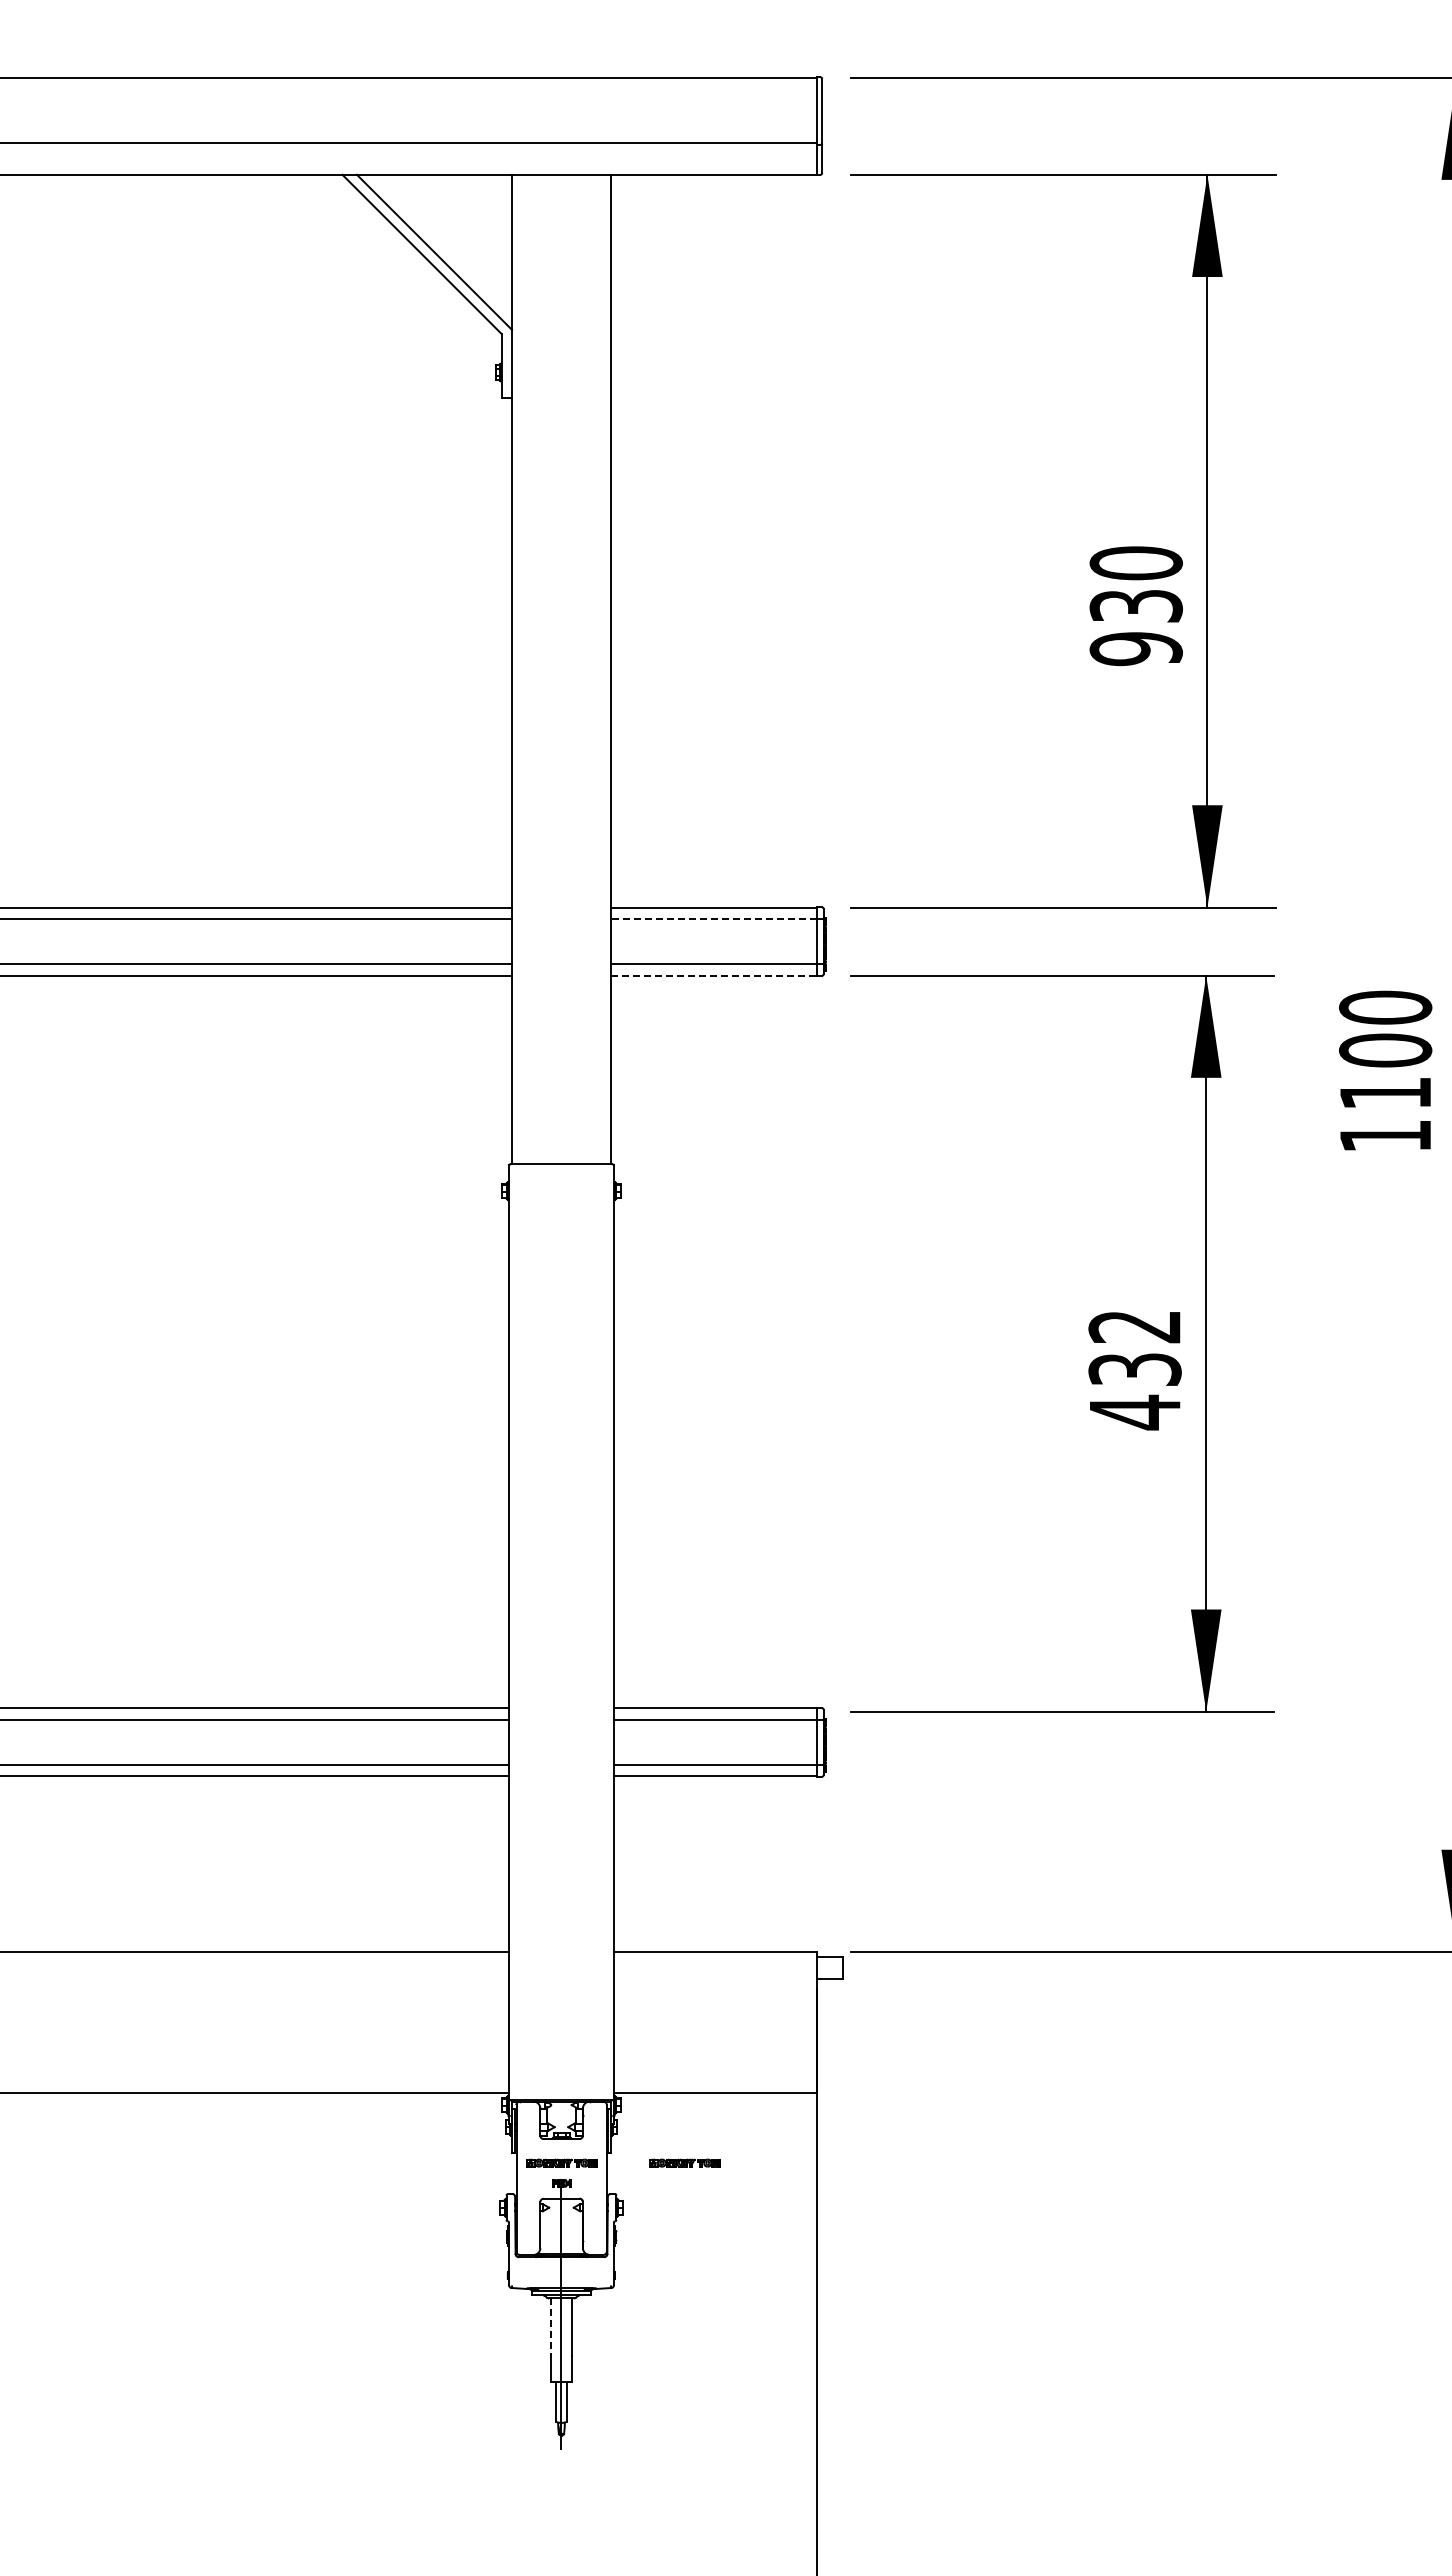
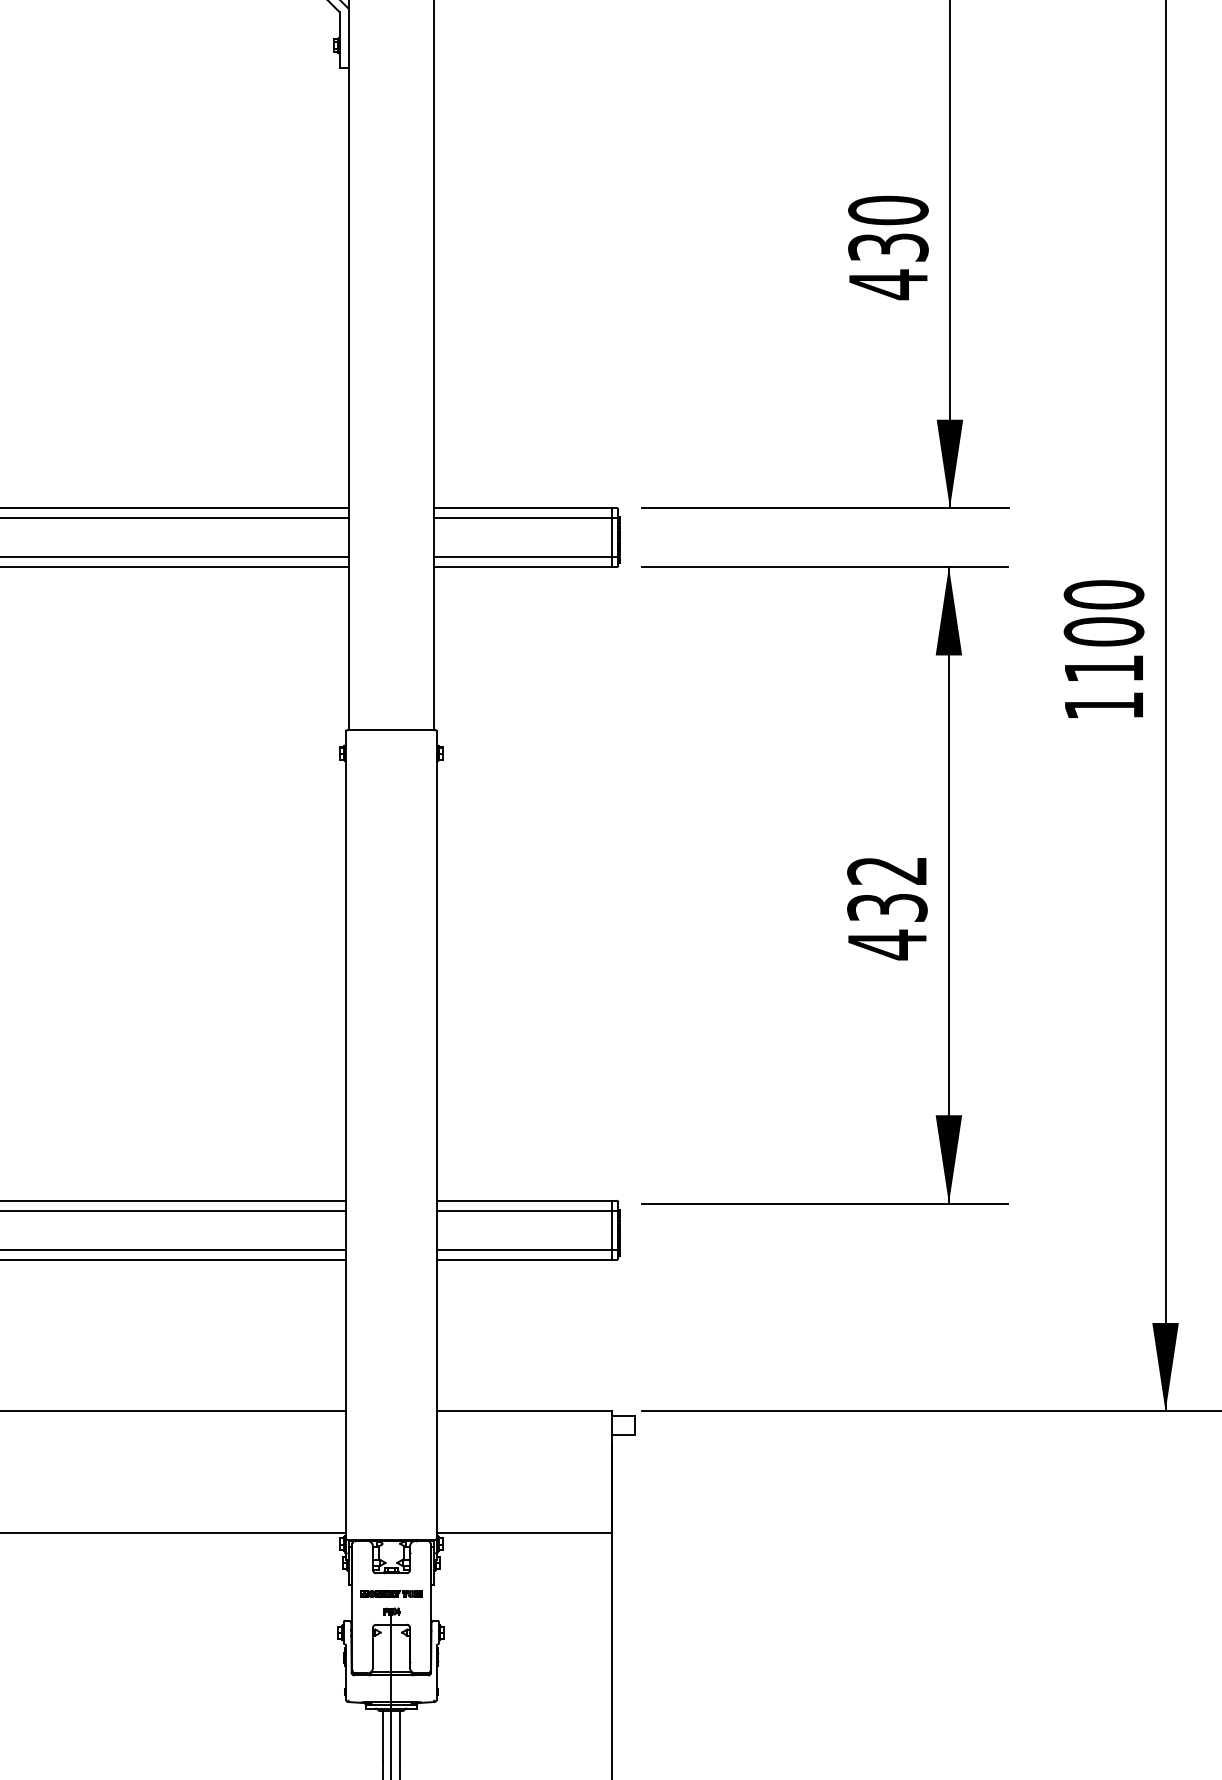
text: (1135, 648) -> (887, 284), 930 -> 430
line: (713, 919) -> (522, 518), dashed -> solid
line: (714, 975) -> (523, 566), dashed -> solid
part: (684, 2162) -> (497, 1593), removed
line: (551, 2327) -> (382, 1736), dashed -> solid

